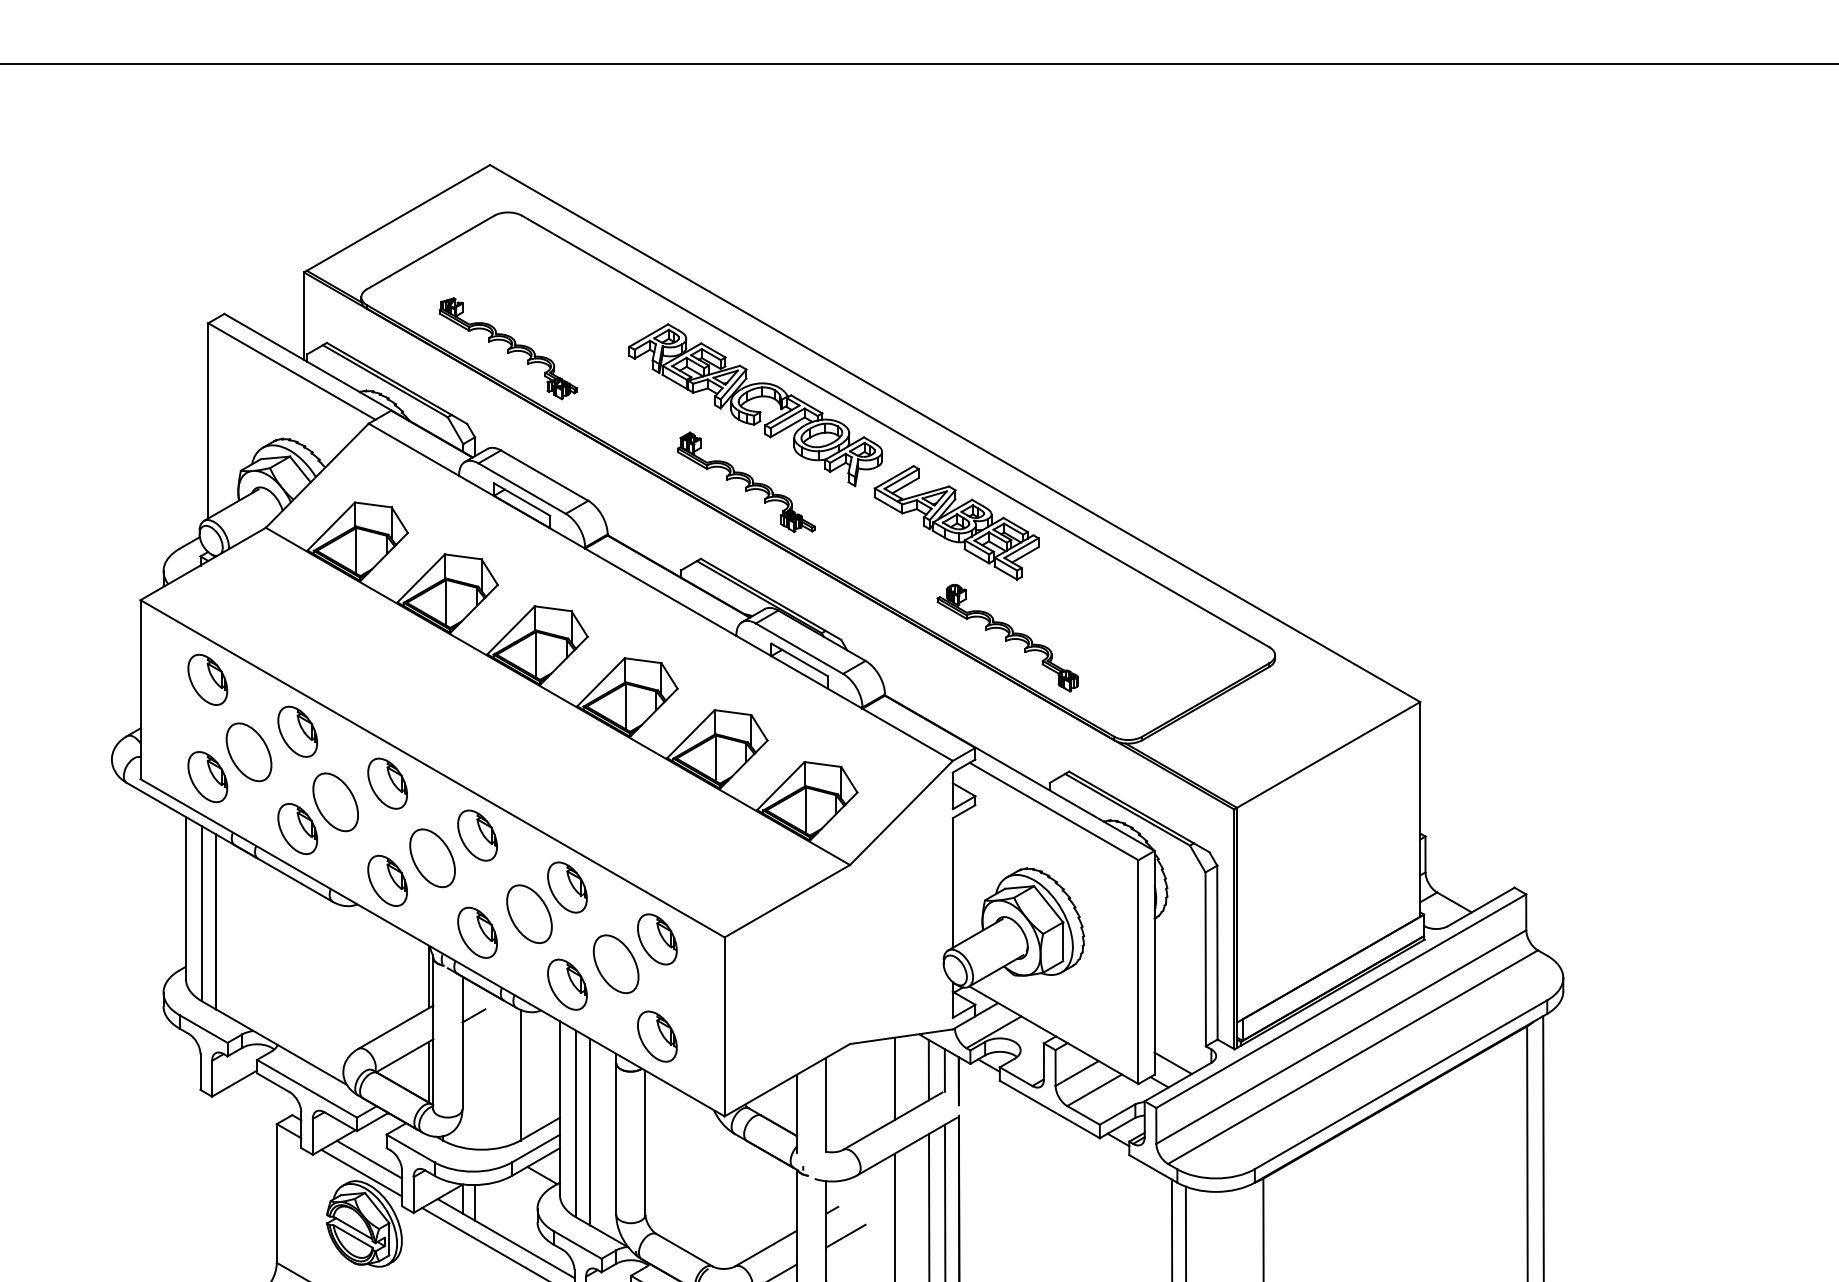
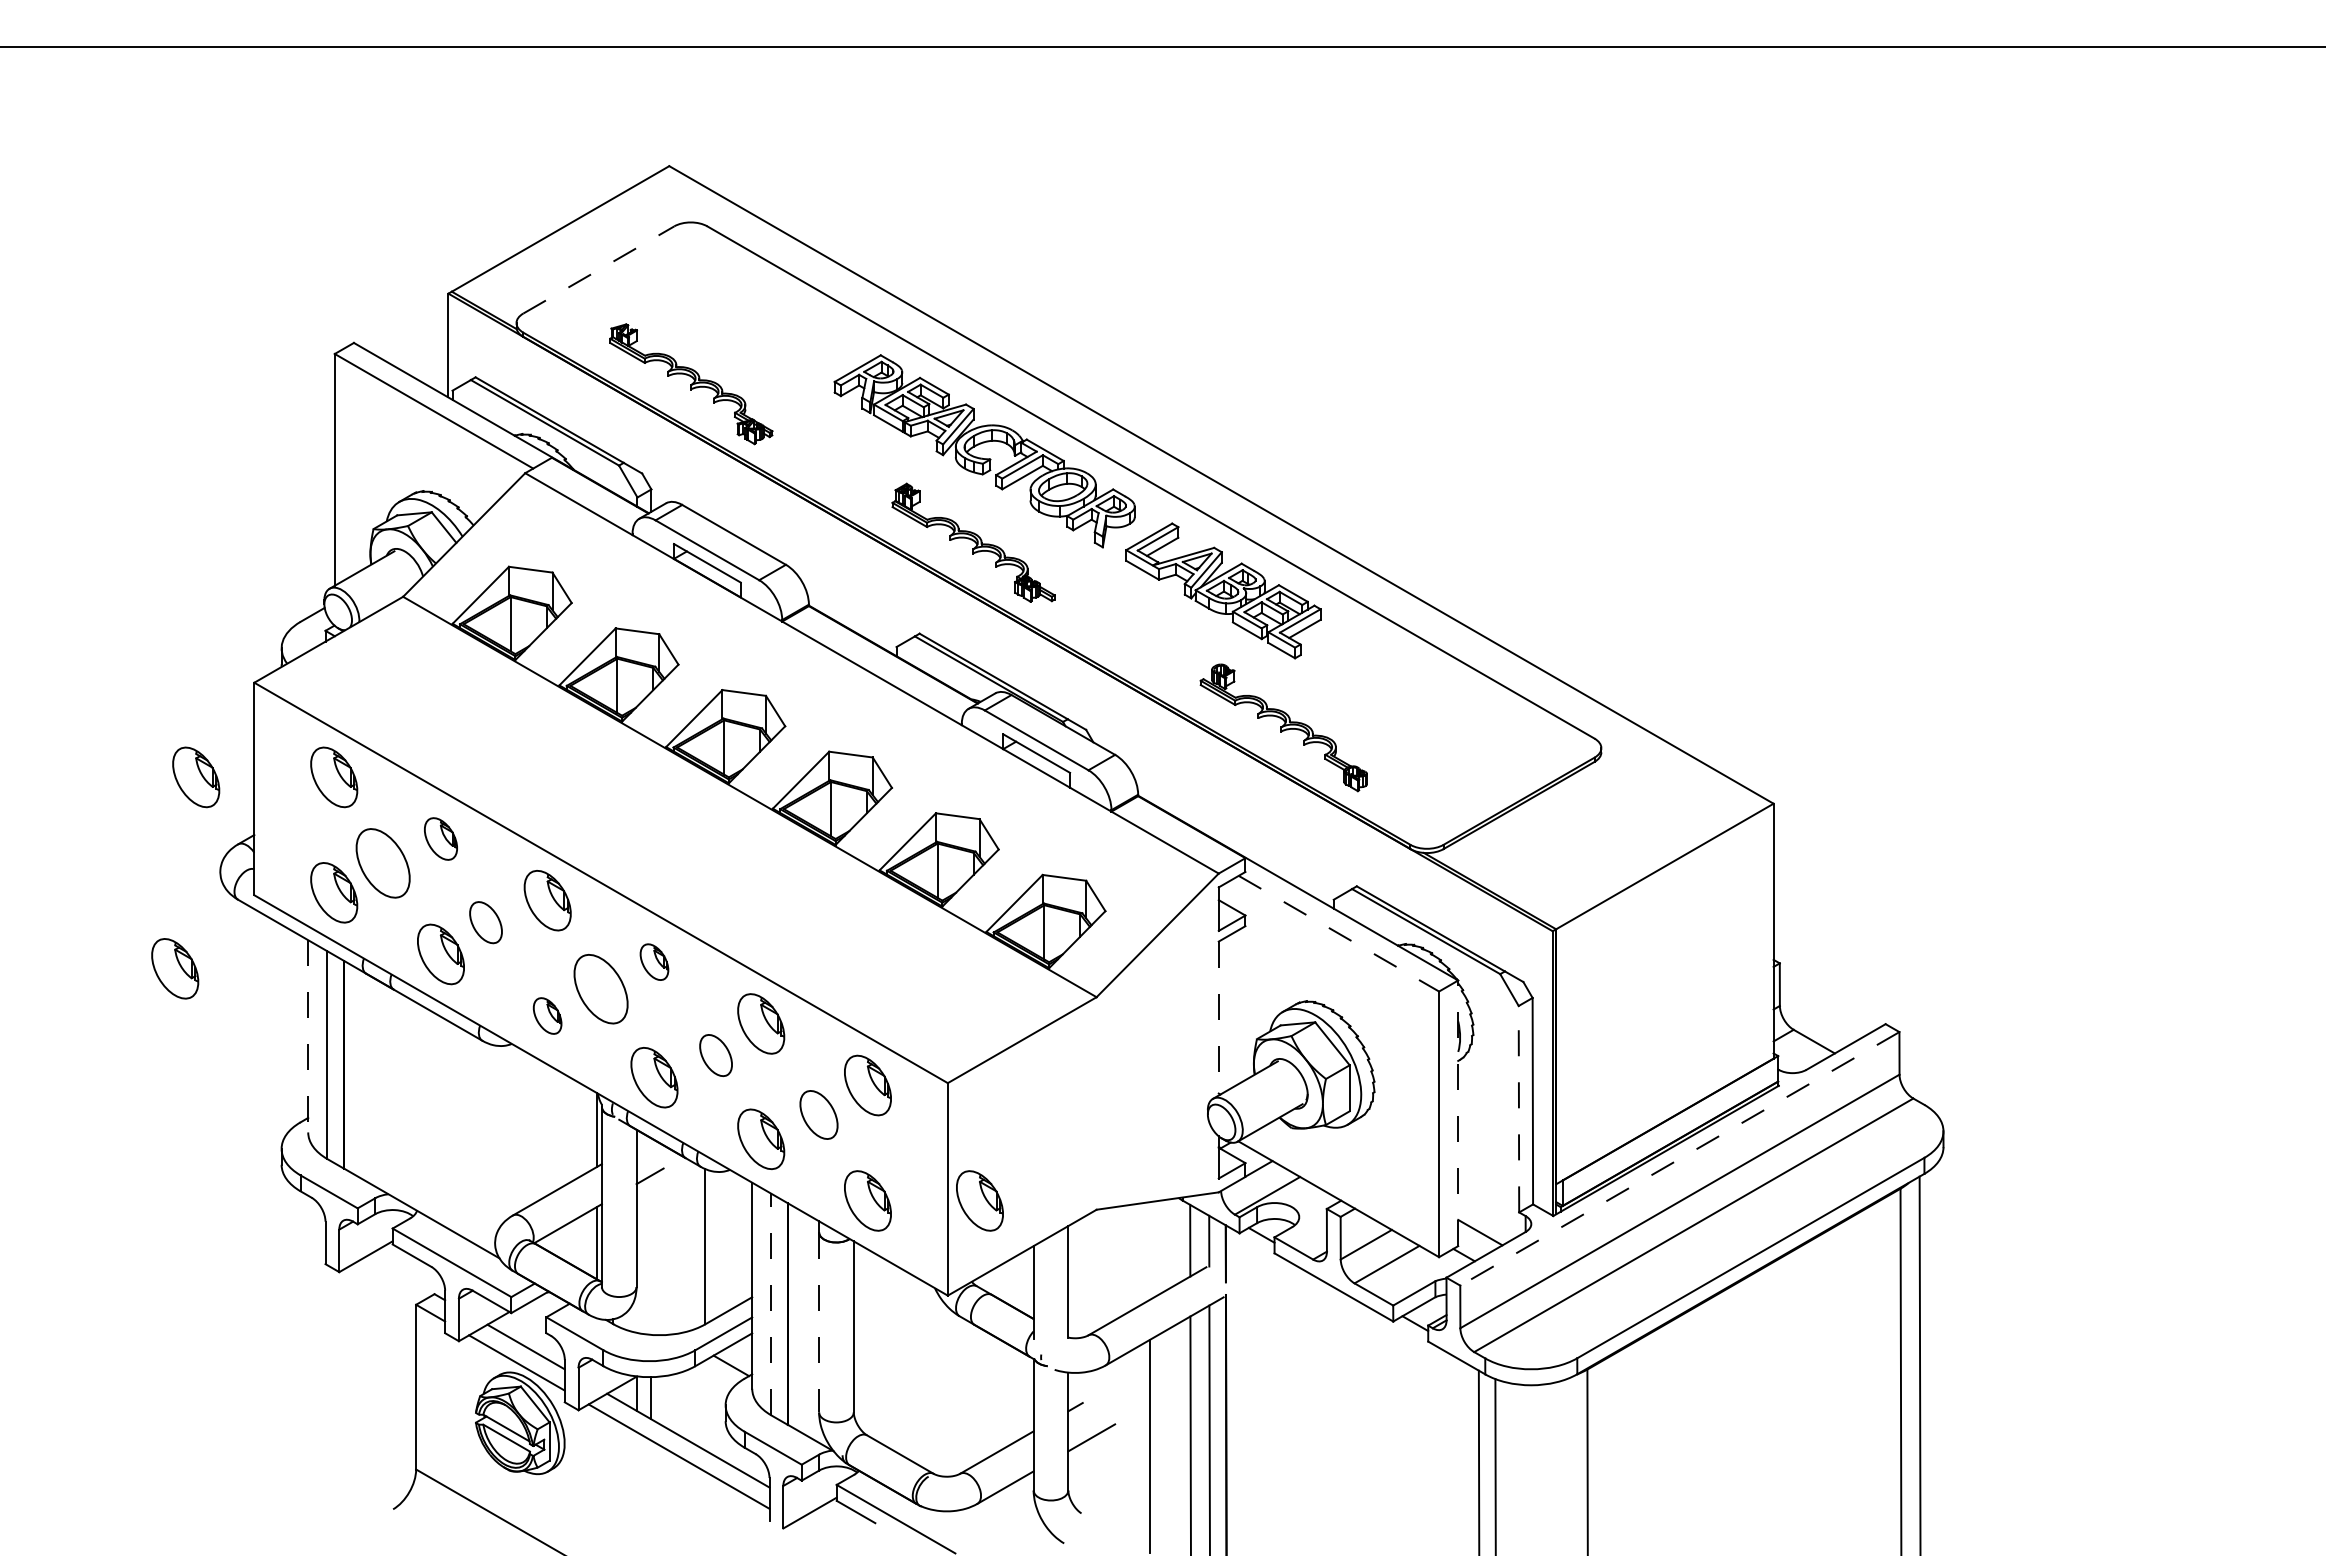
line: (431, 252) -> (599, 269), solid -> dashed
part: (91, 679) -> (196, 777), added
part: (297, 731) -> (440, 838), size x0.7
part: (335, 802) -> (485, 922), size x0.6
line: (1053, 811) -> (1338, 933), solid -> dashed
part: (477, 834) -> (654, 961), size x0.6
part: (74, 840) -> (175, 968), added
part: (387, 880) -> (547, 1015), size x0.6
line: (952, 882) -> (1218, 1018), solid -> dashed
line: (186, 898) -> (308, 1036), solid -> dashed
part: (528, 914) -> (715, 1055), size x0.6
line: (1205, 958) -> (1518, 1108), solid -> dashed
line: (1154, 962) -> (1458, 1113), solid -> dashed
part: (615, 963) -> (818, 1114), size x0.7
line: (1340, 1000) -> (1679, 1158), solid -> dashed
part: (751, 1036) -> (979, 1200), added
line: (894, 1079) -> (1149, 1251), removed
line: (576, 1123) -> (771, 1304), solid -> dashed
line: (616, 1139) -> (819, 1322), solid -> dashed

